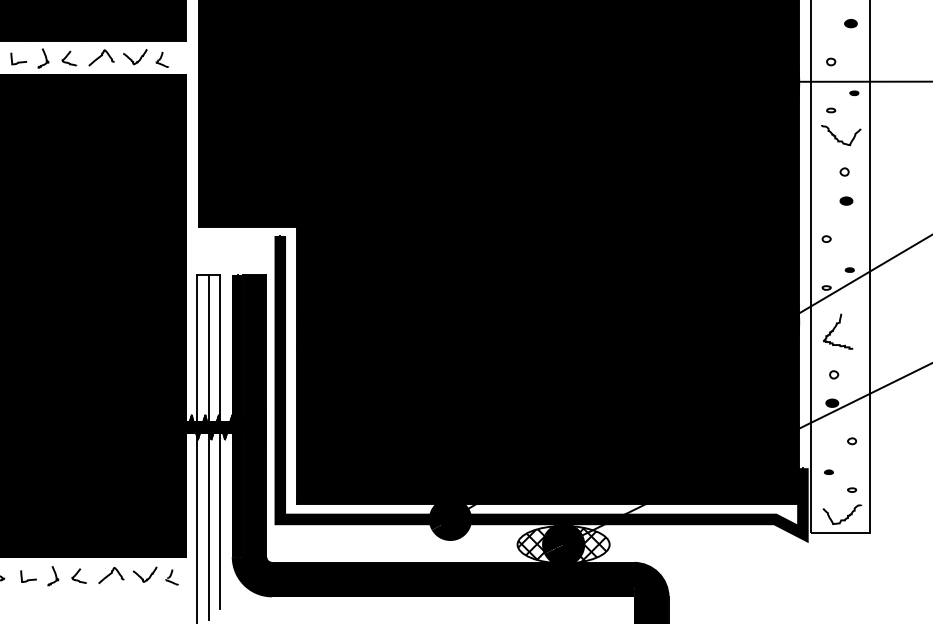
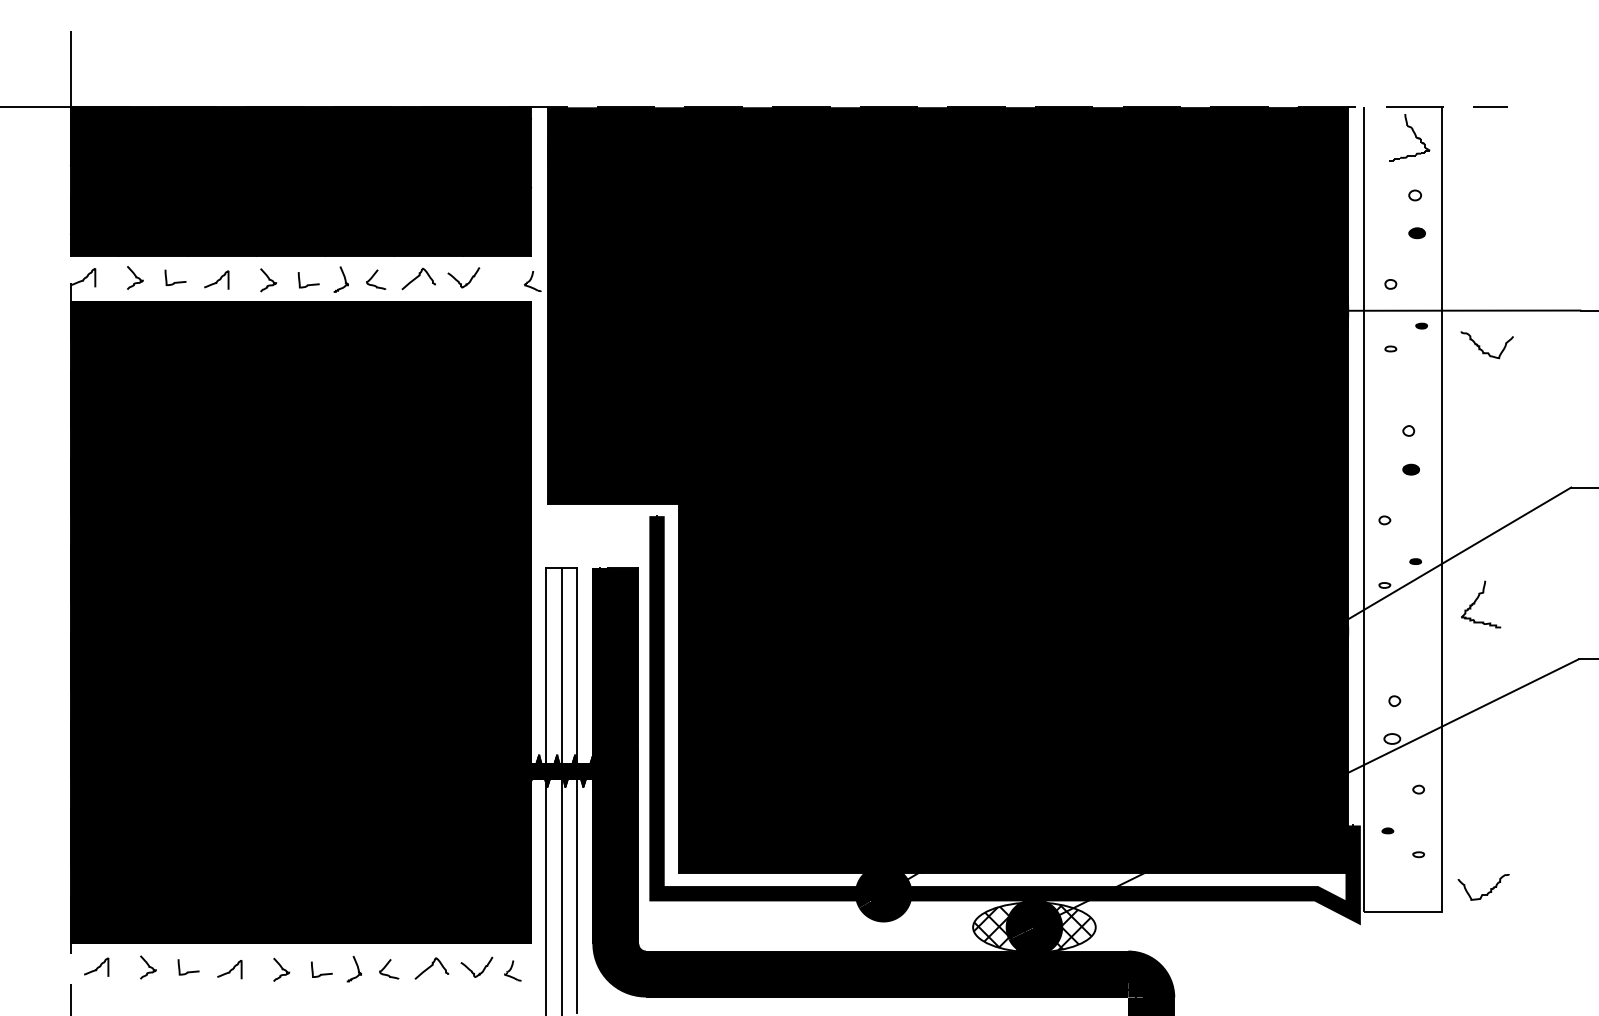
part: (162, 59) -> (532, 281), moved
curve: (837, 138) -> (1482, 349), moved
curve: (834, 329) -> (1476, 601), moved
fill: (832, 402) -> (1392, 738), removed
curve: (845, 517) -> (1488, 891), moved

